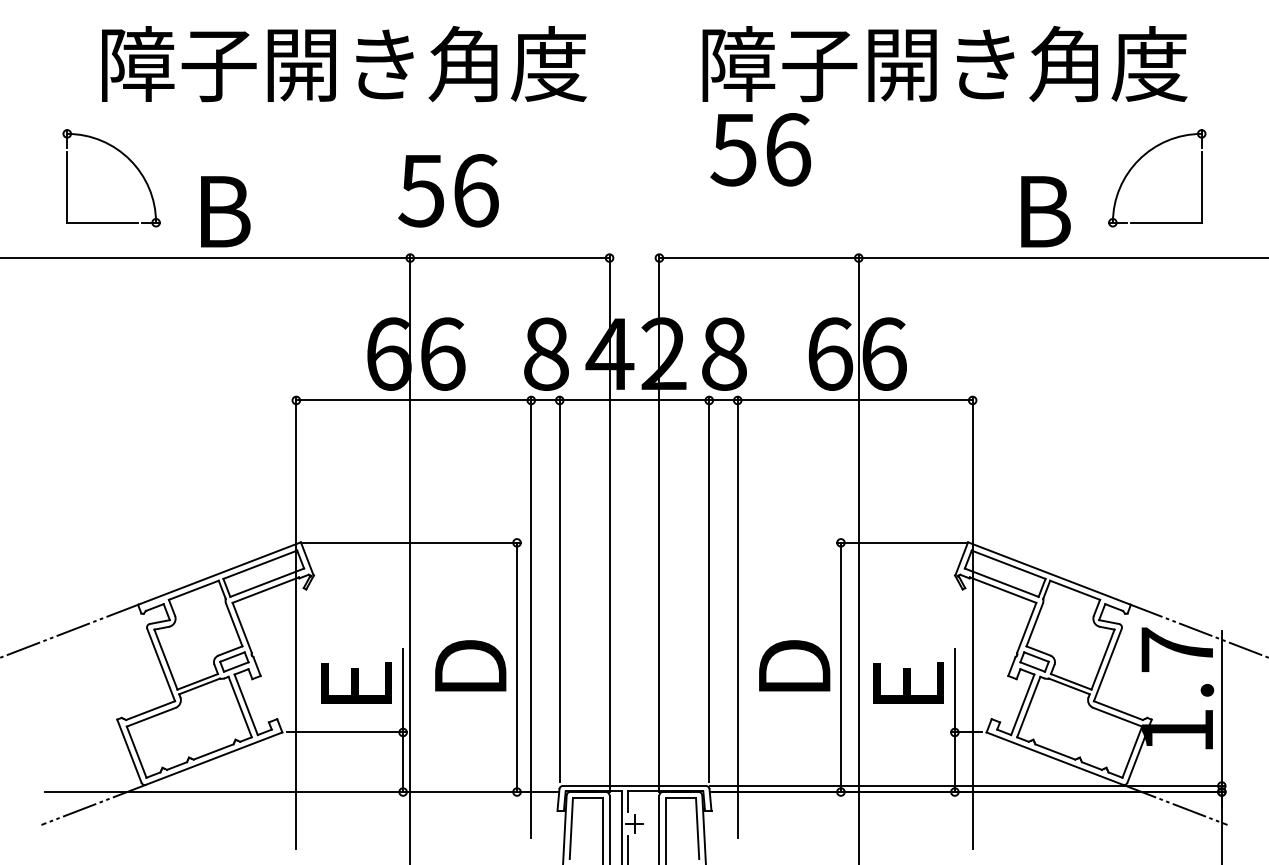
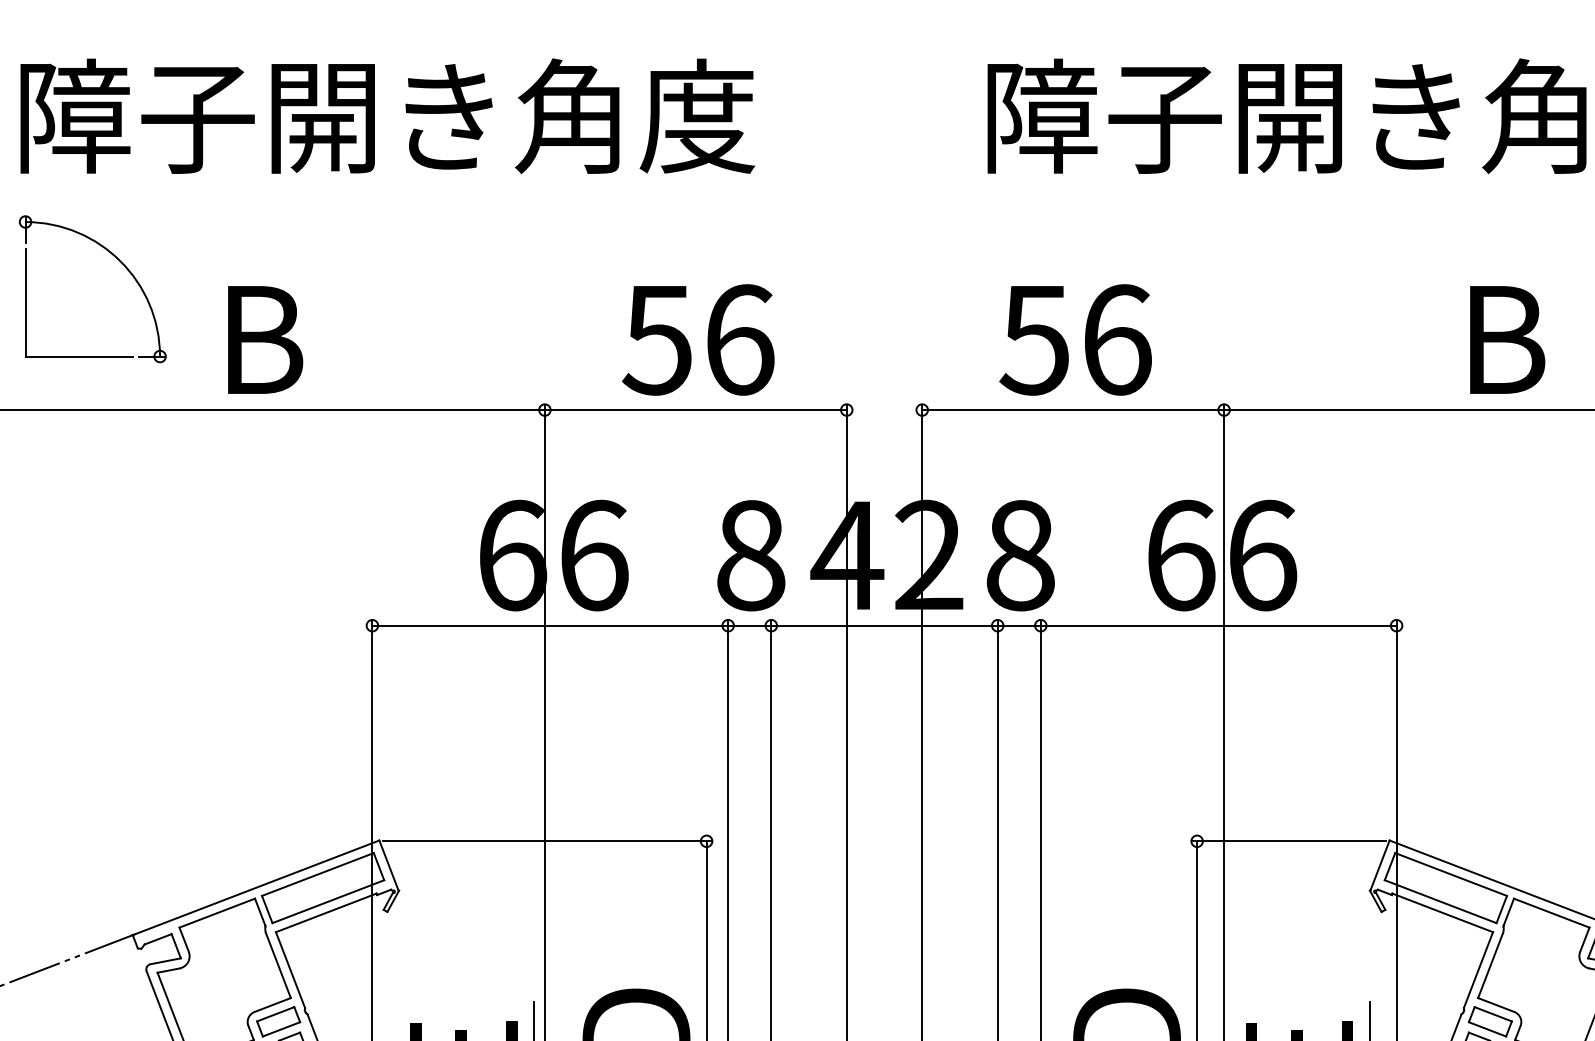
text: (344, 63) -> (387, 115), moved
text: (760, 149) -> (1075, 339), moved
text: (448, 190) -> (698, 339), moved

